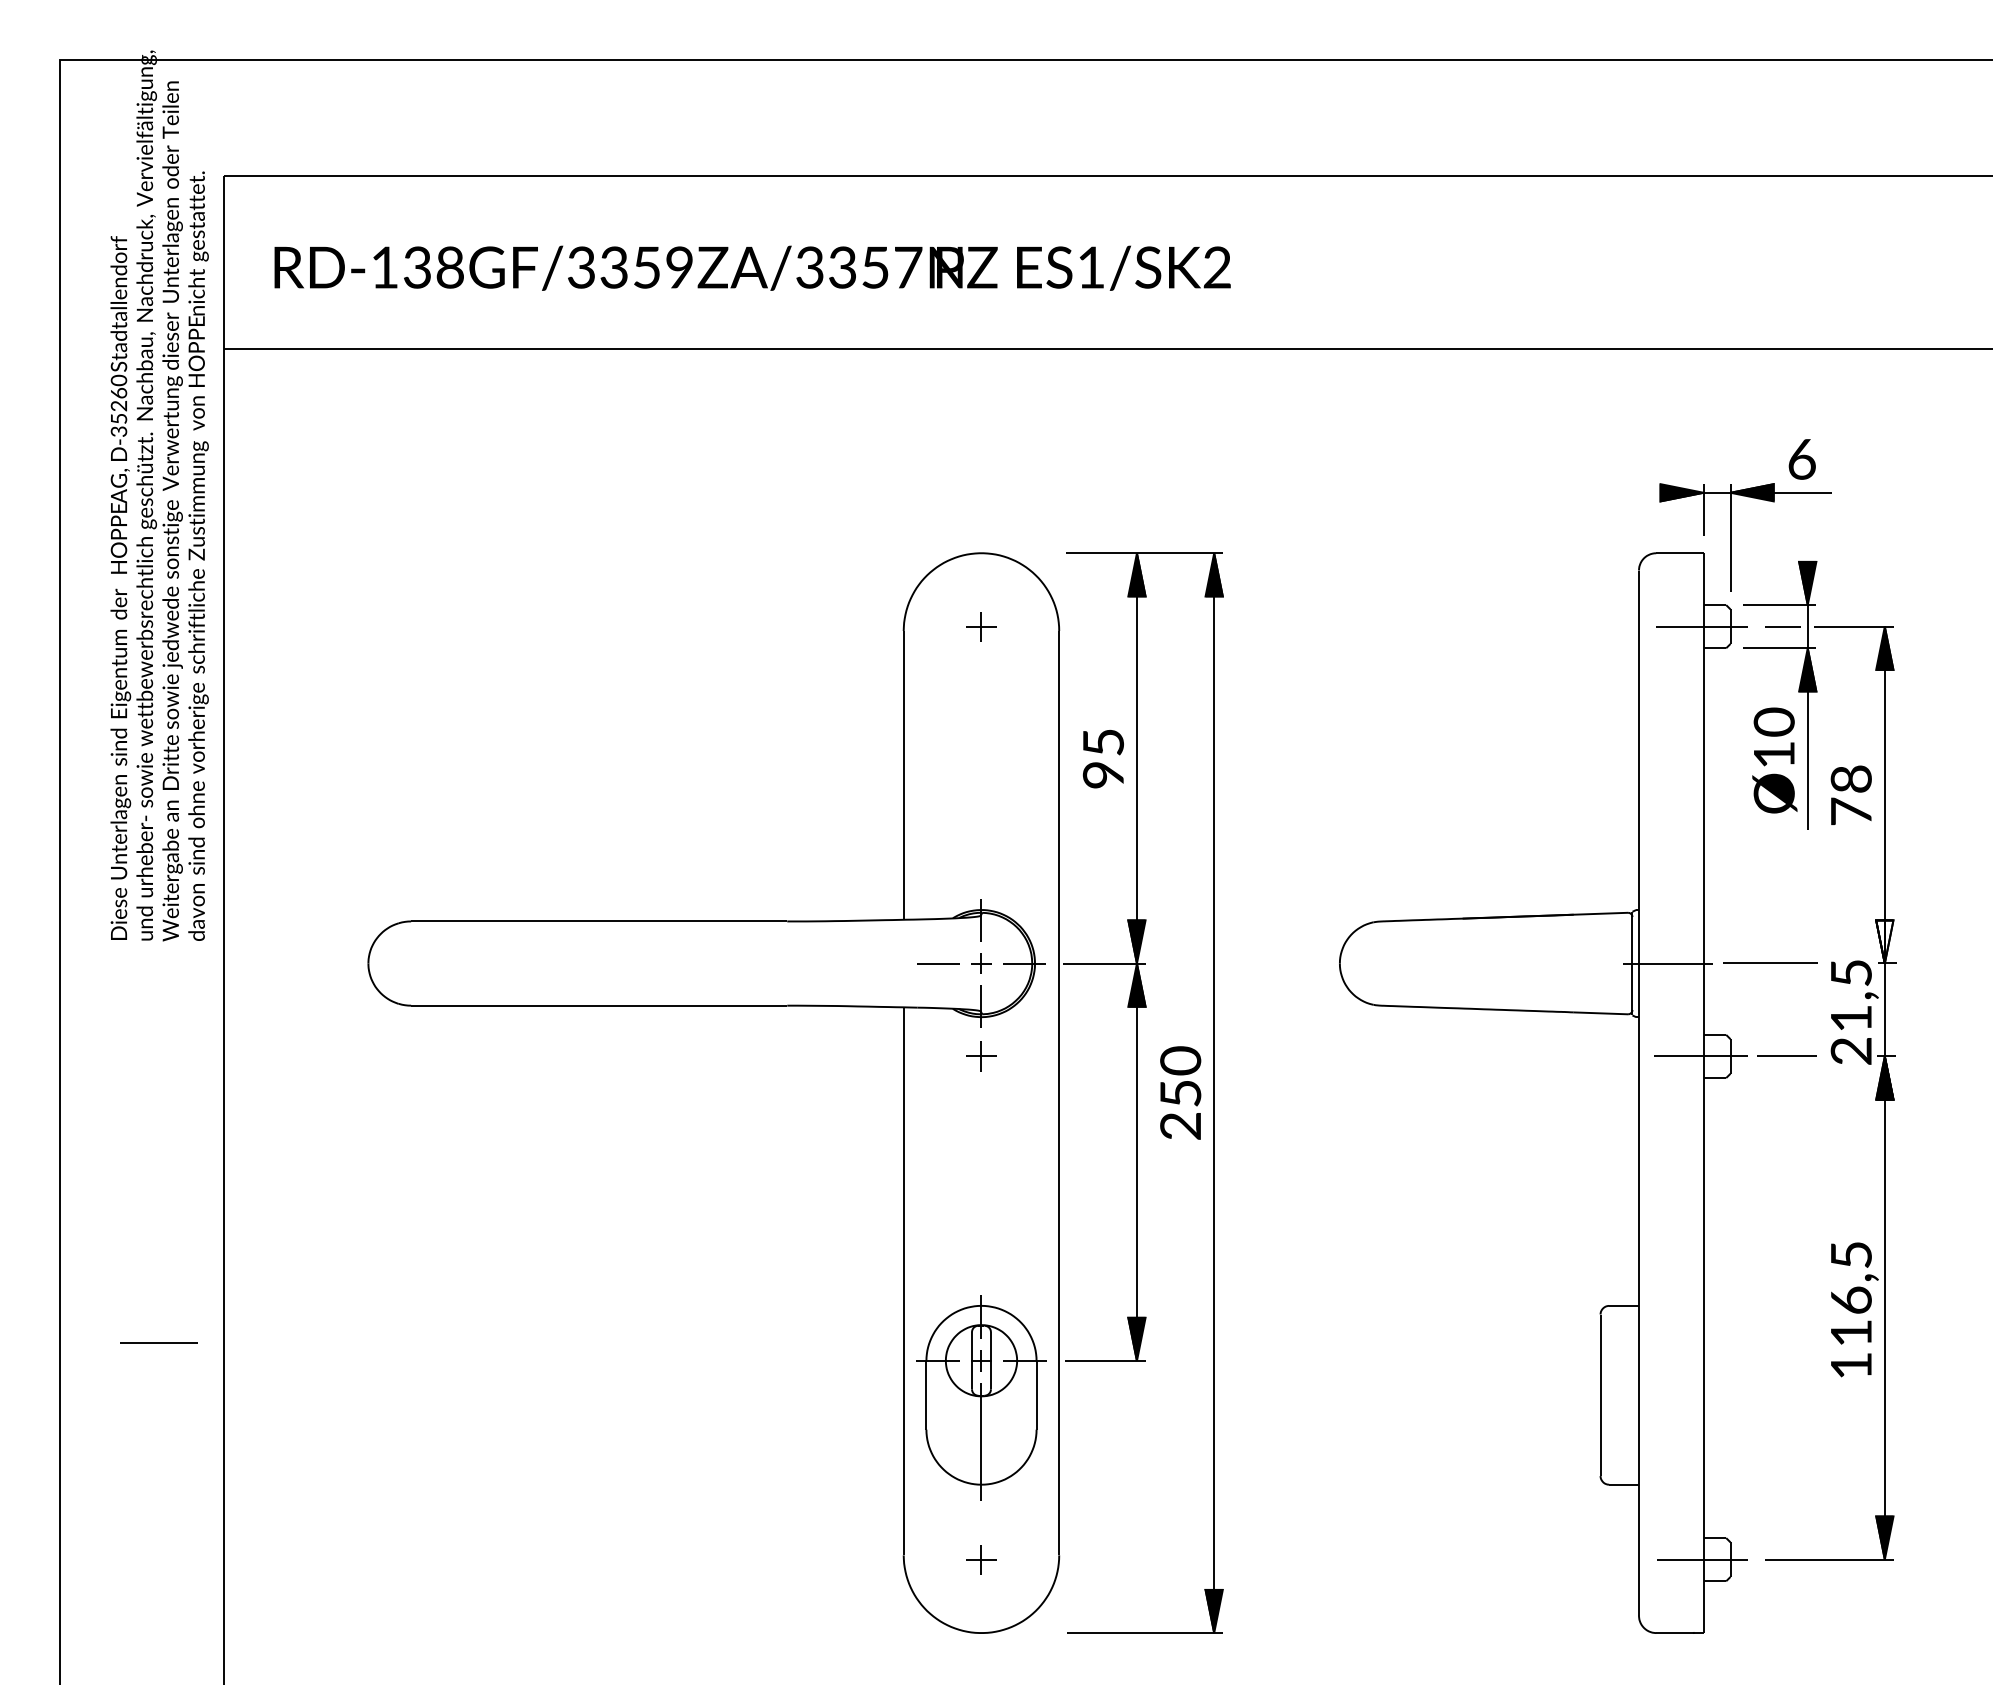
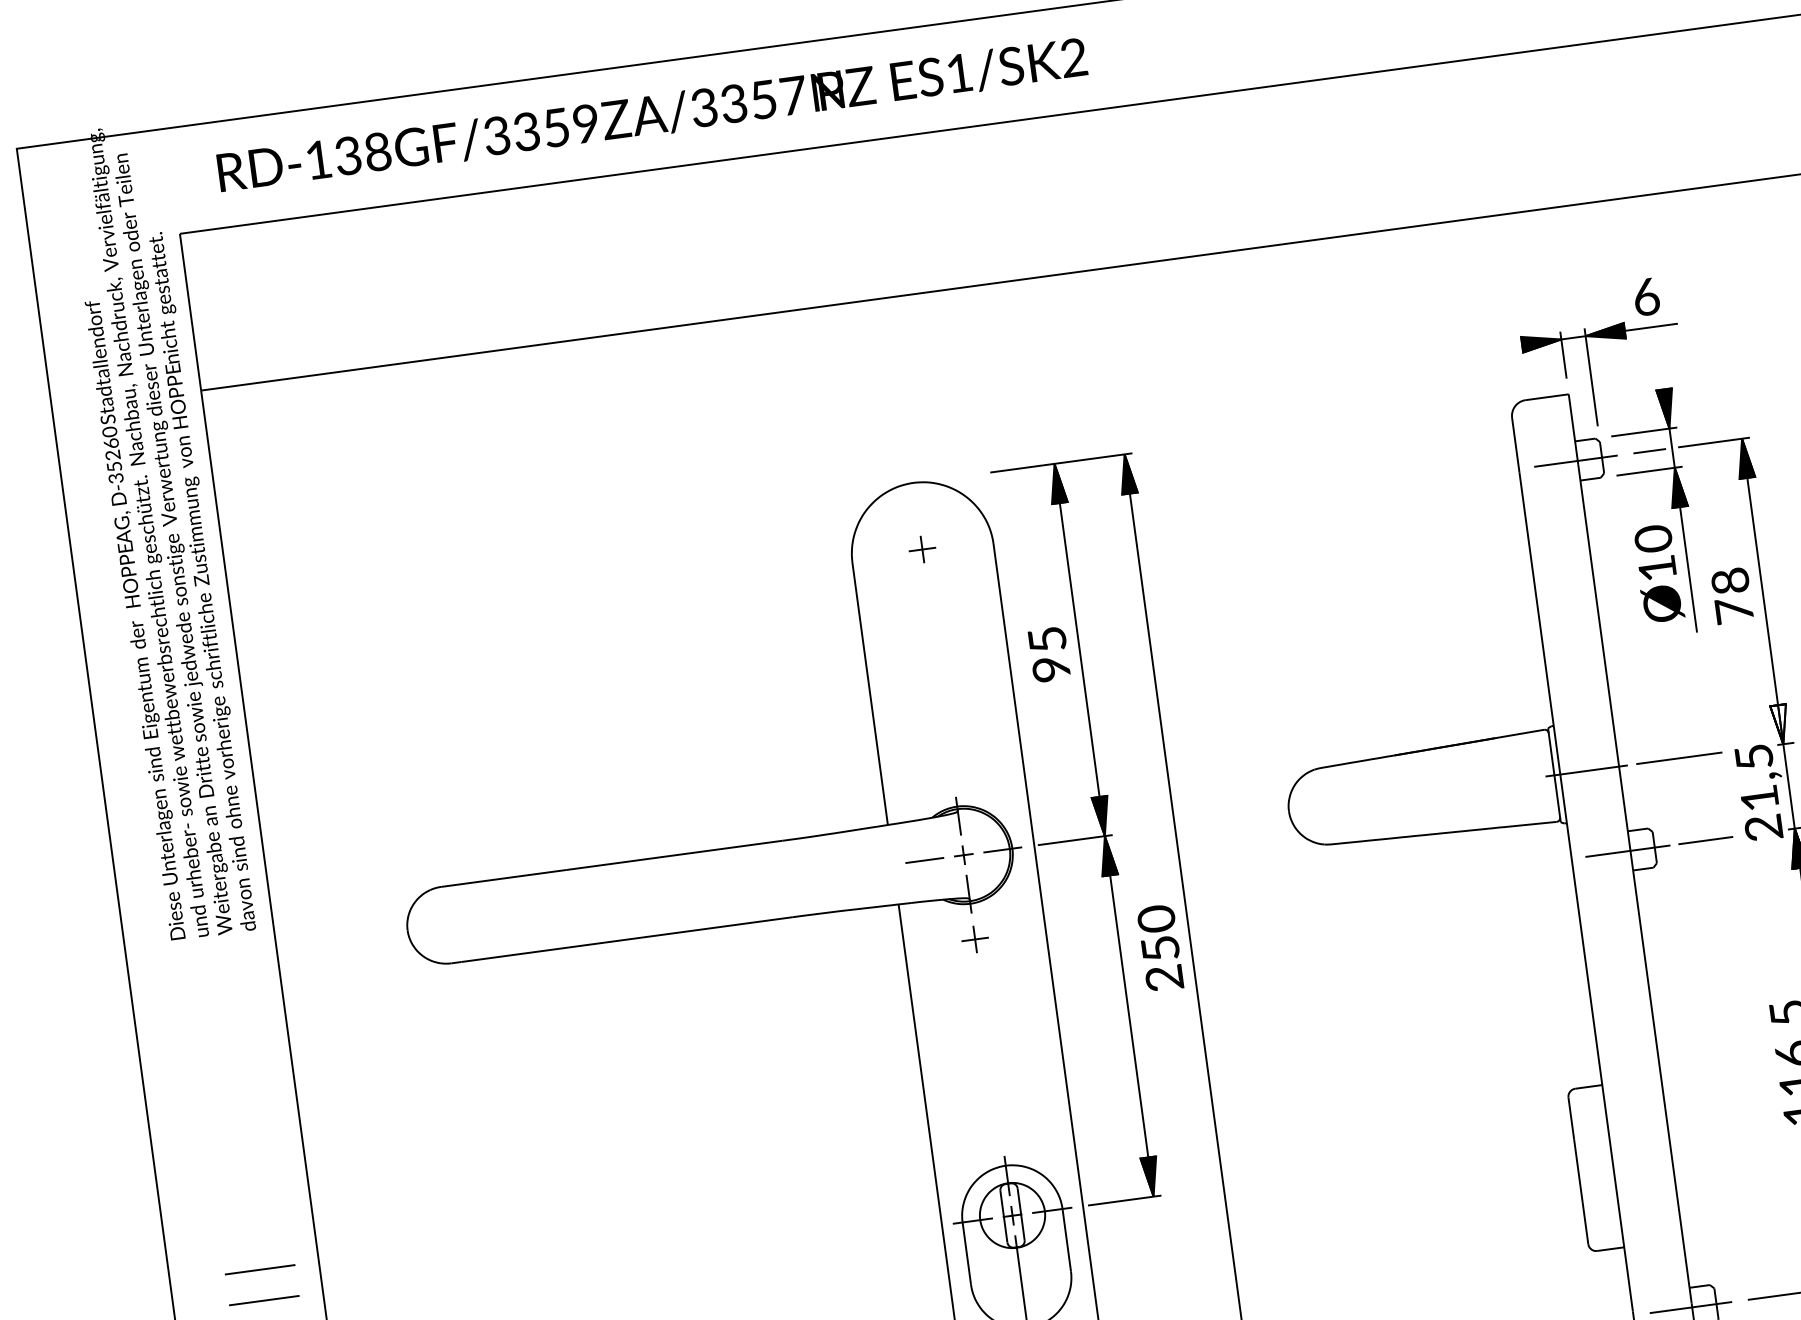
text: (752, 267) -> (652, 114), moved
line: (158, 1308) -> (259, 1269), added

